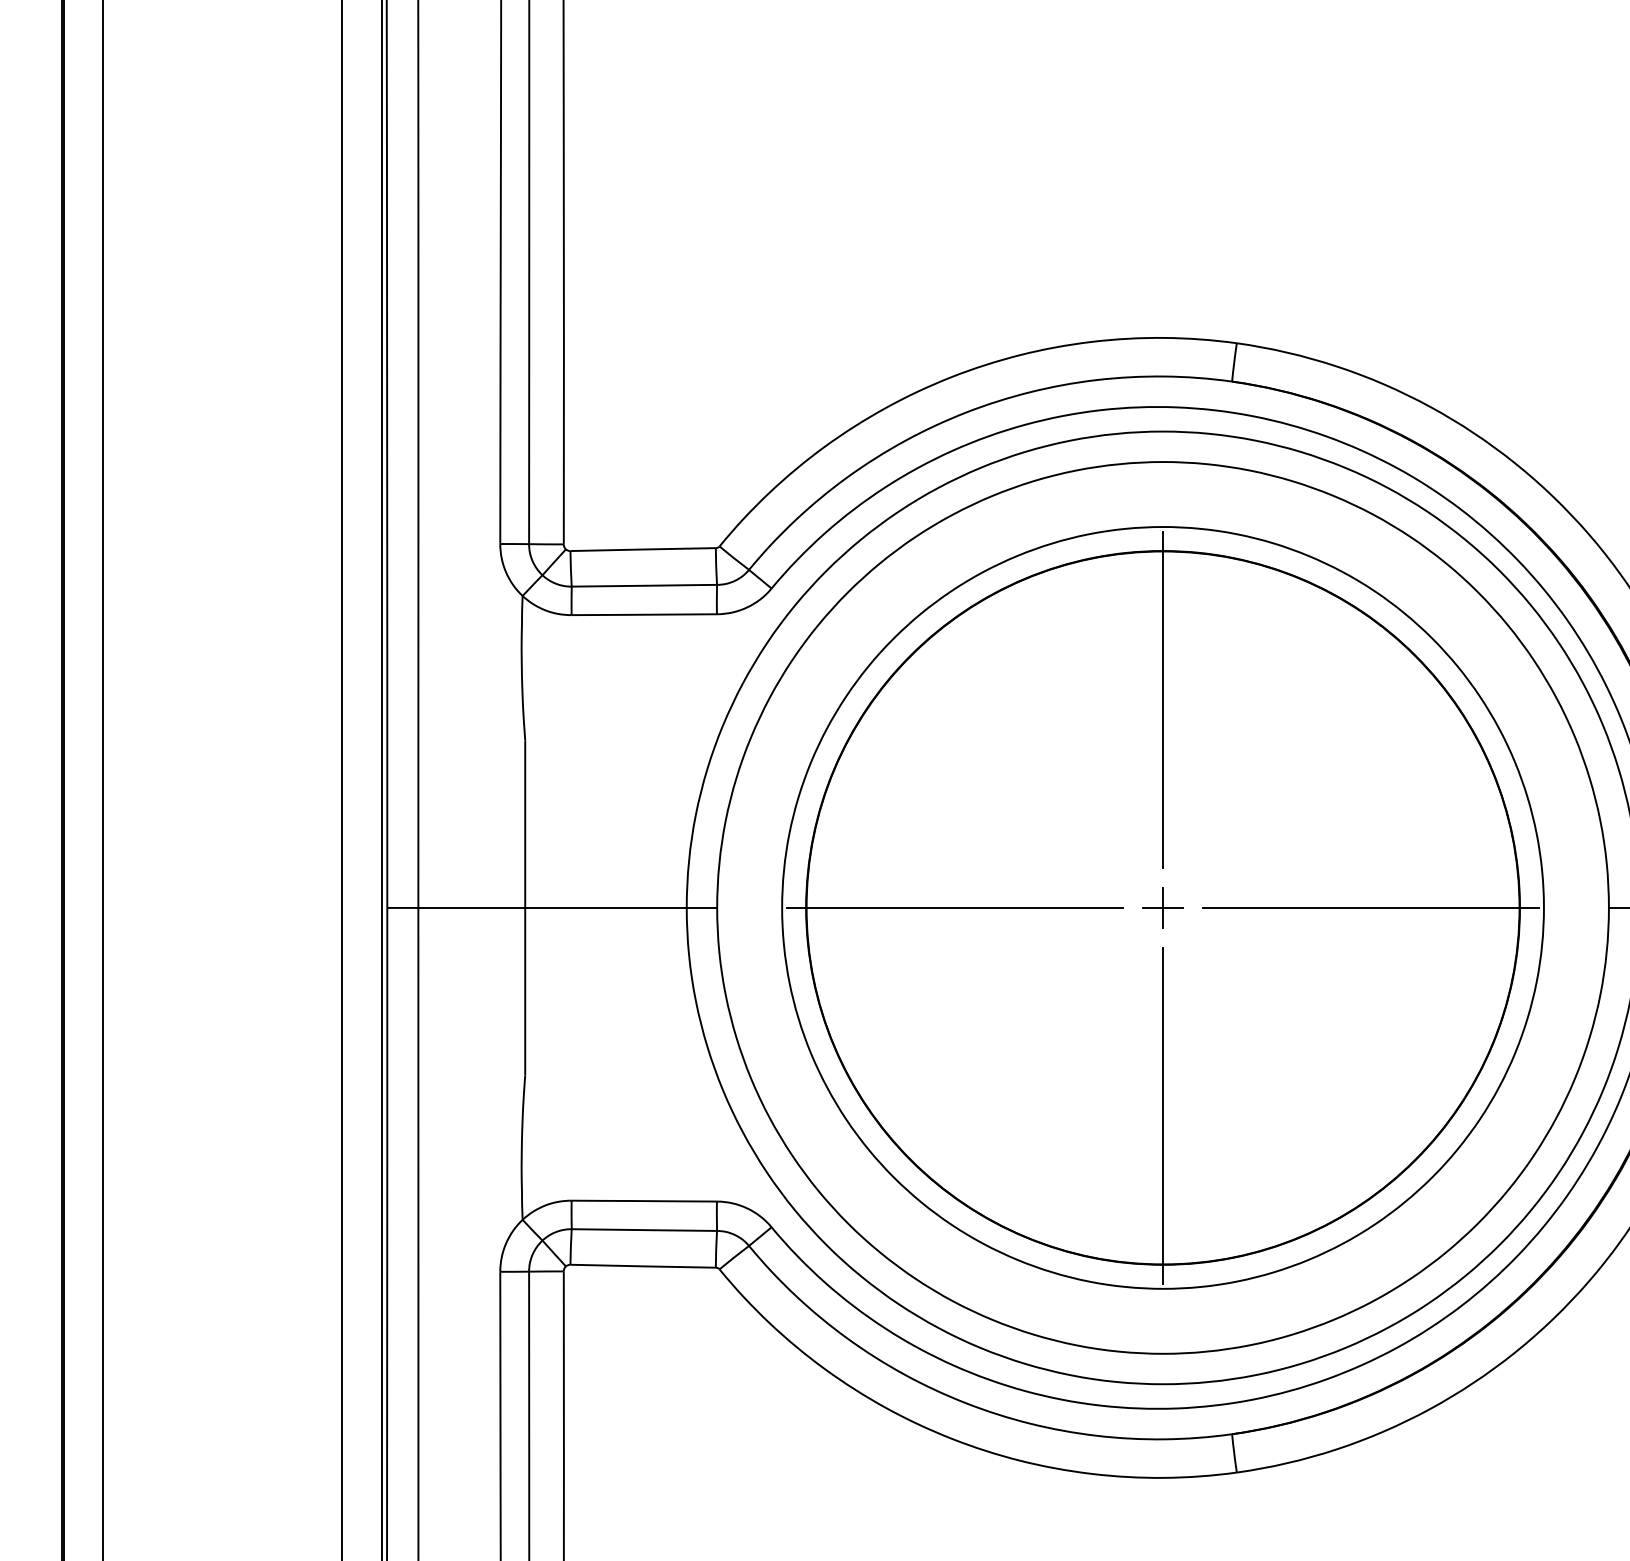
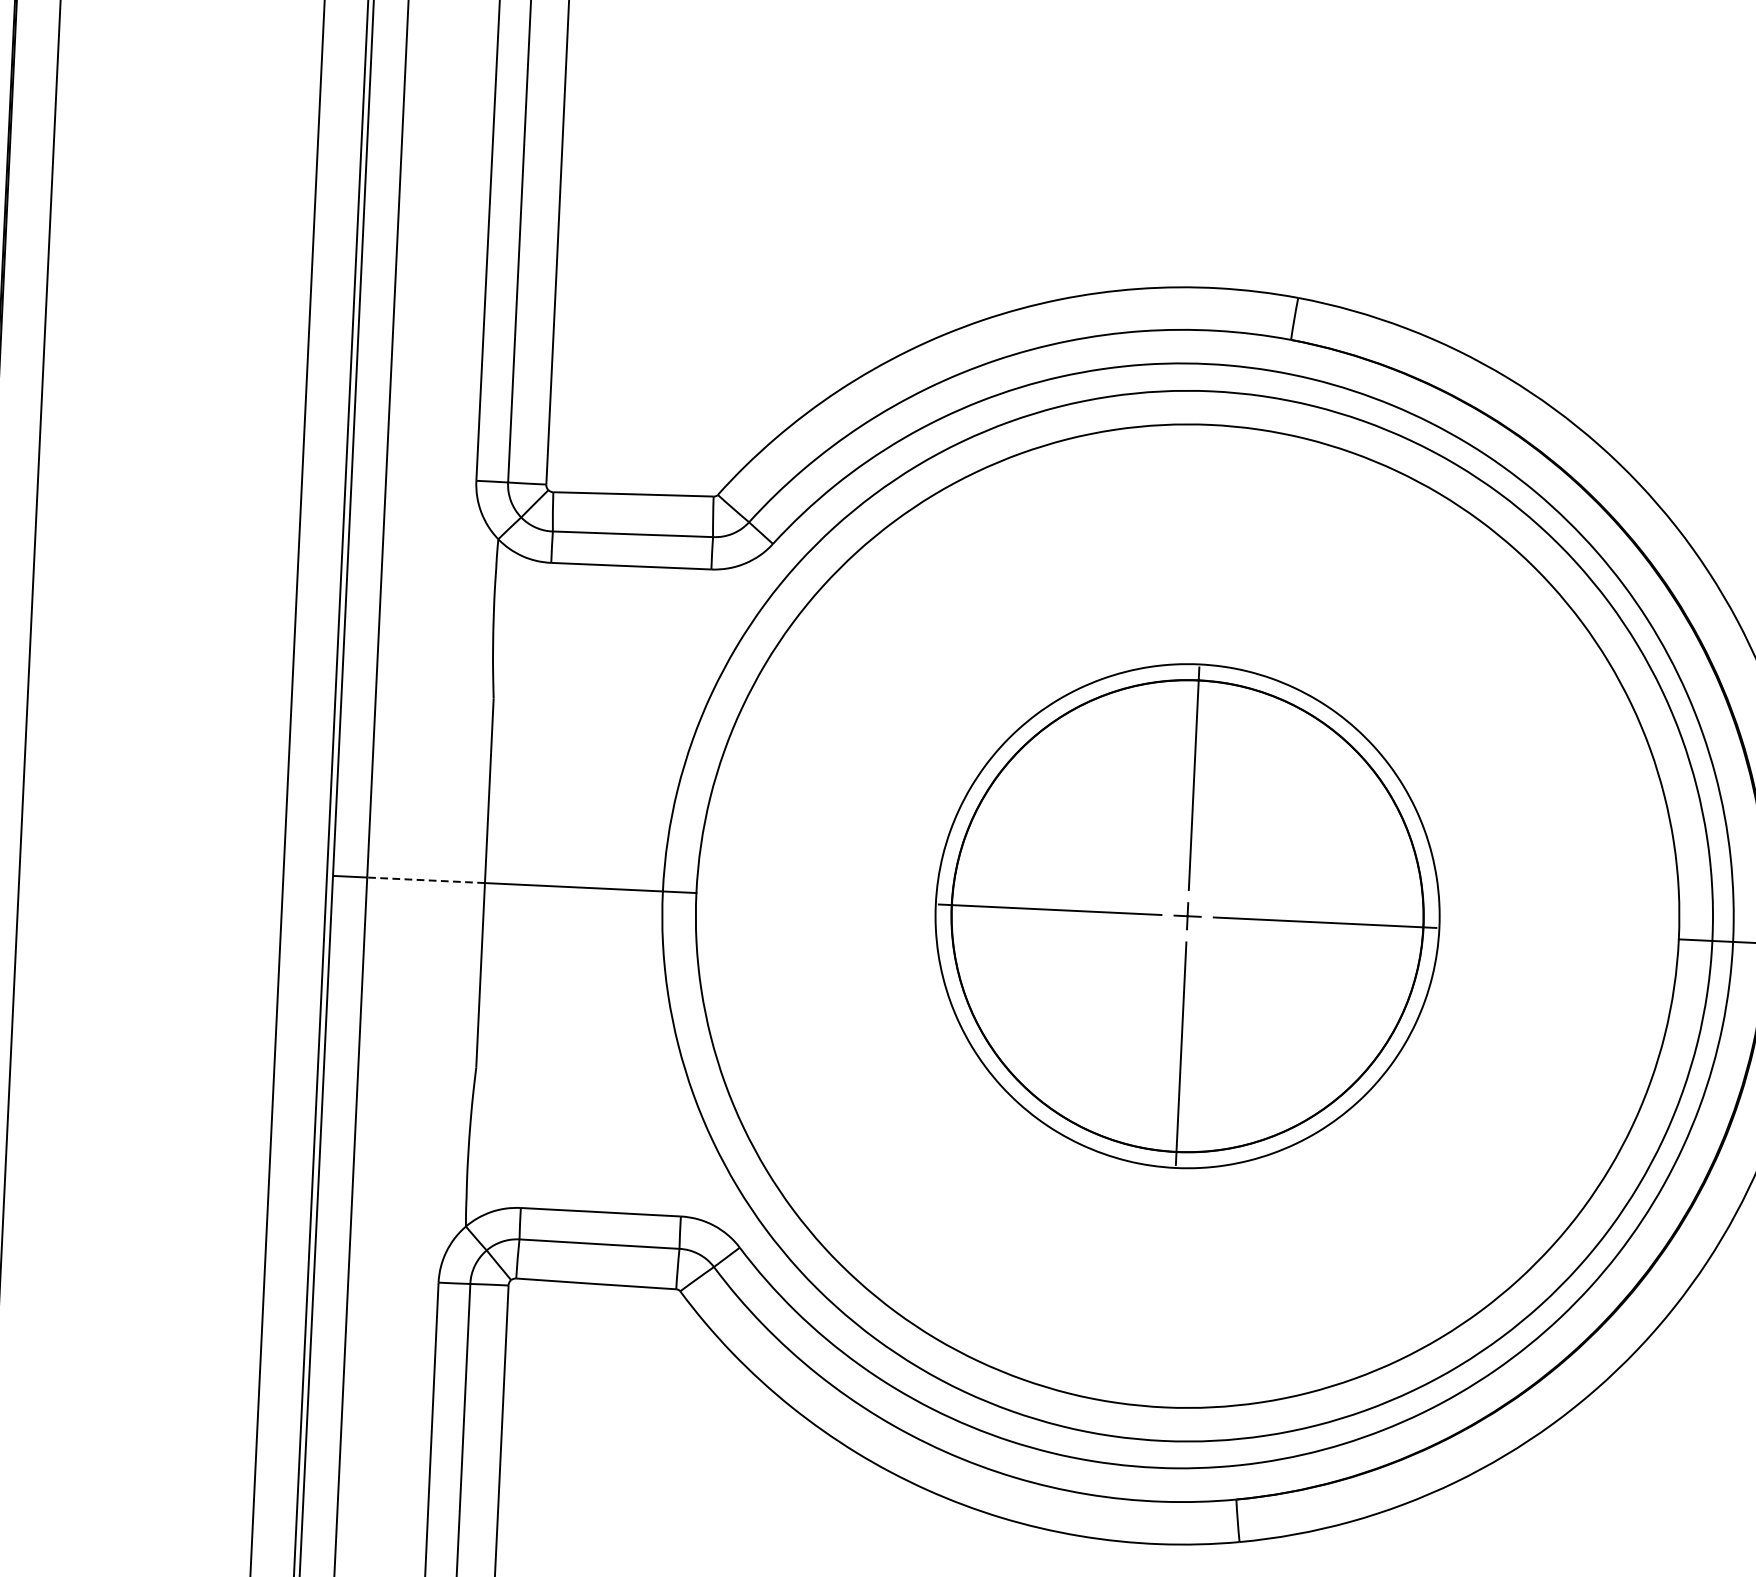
line: (471, 907) -> (425, 879), solid -> dashed
part: (1162, 907) -> (1187, 915), size x0.6

